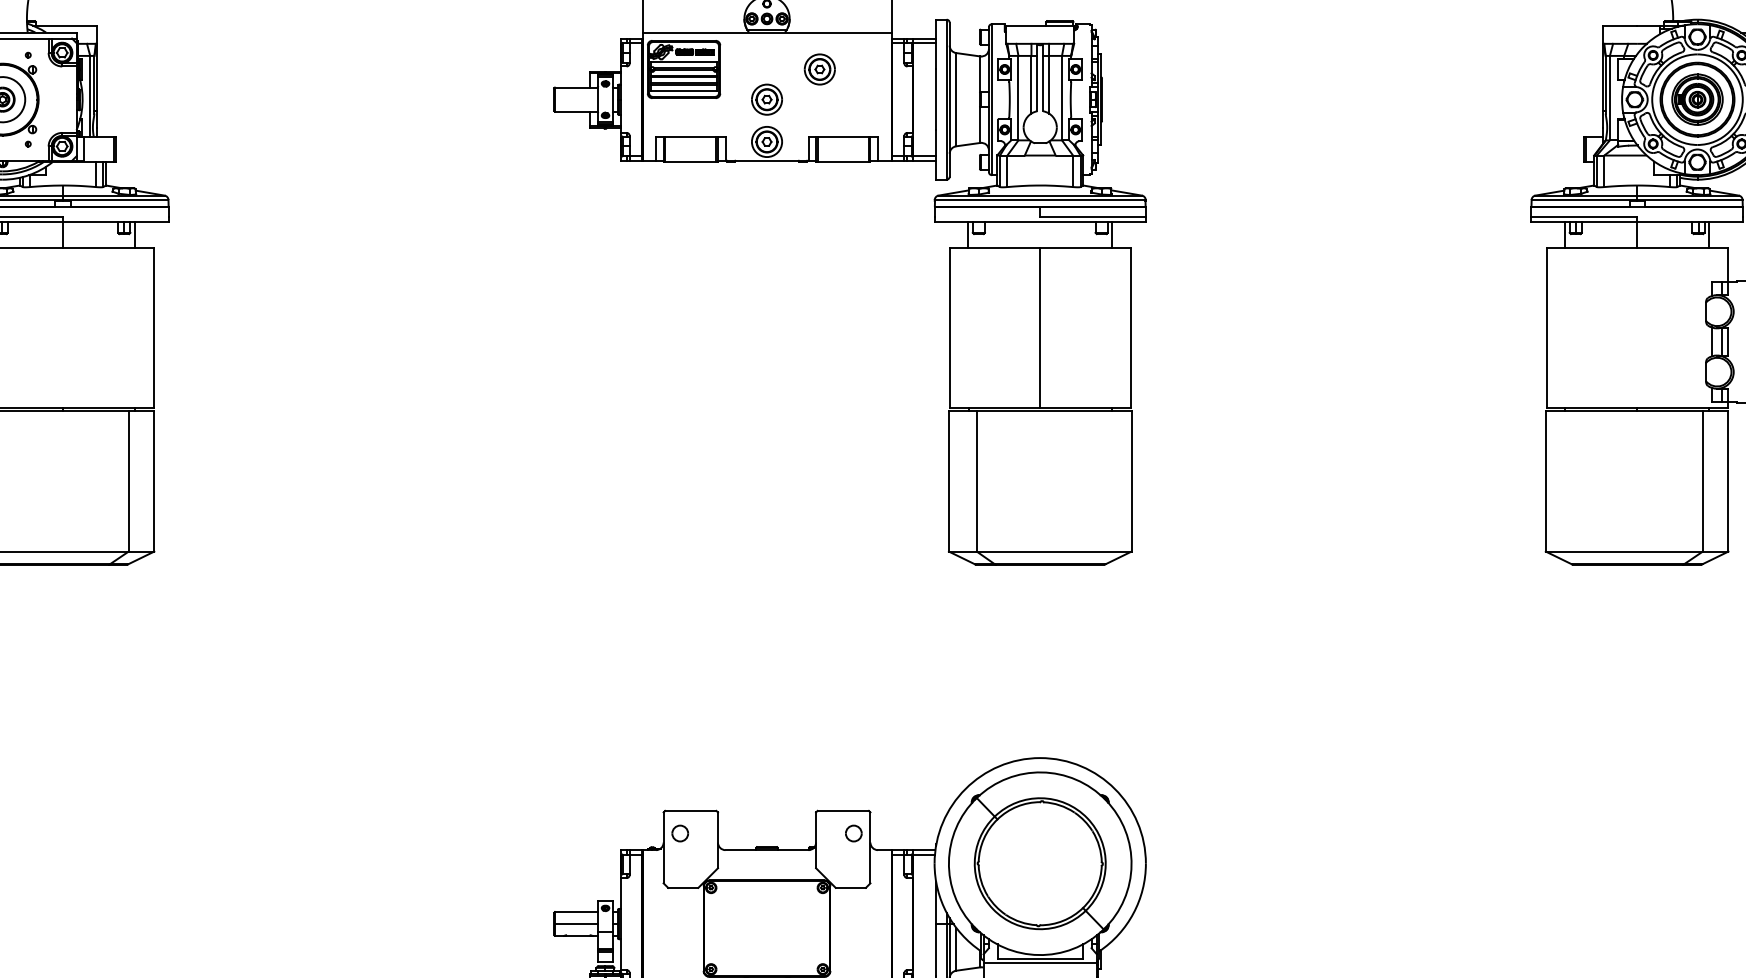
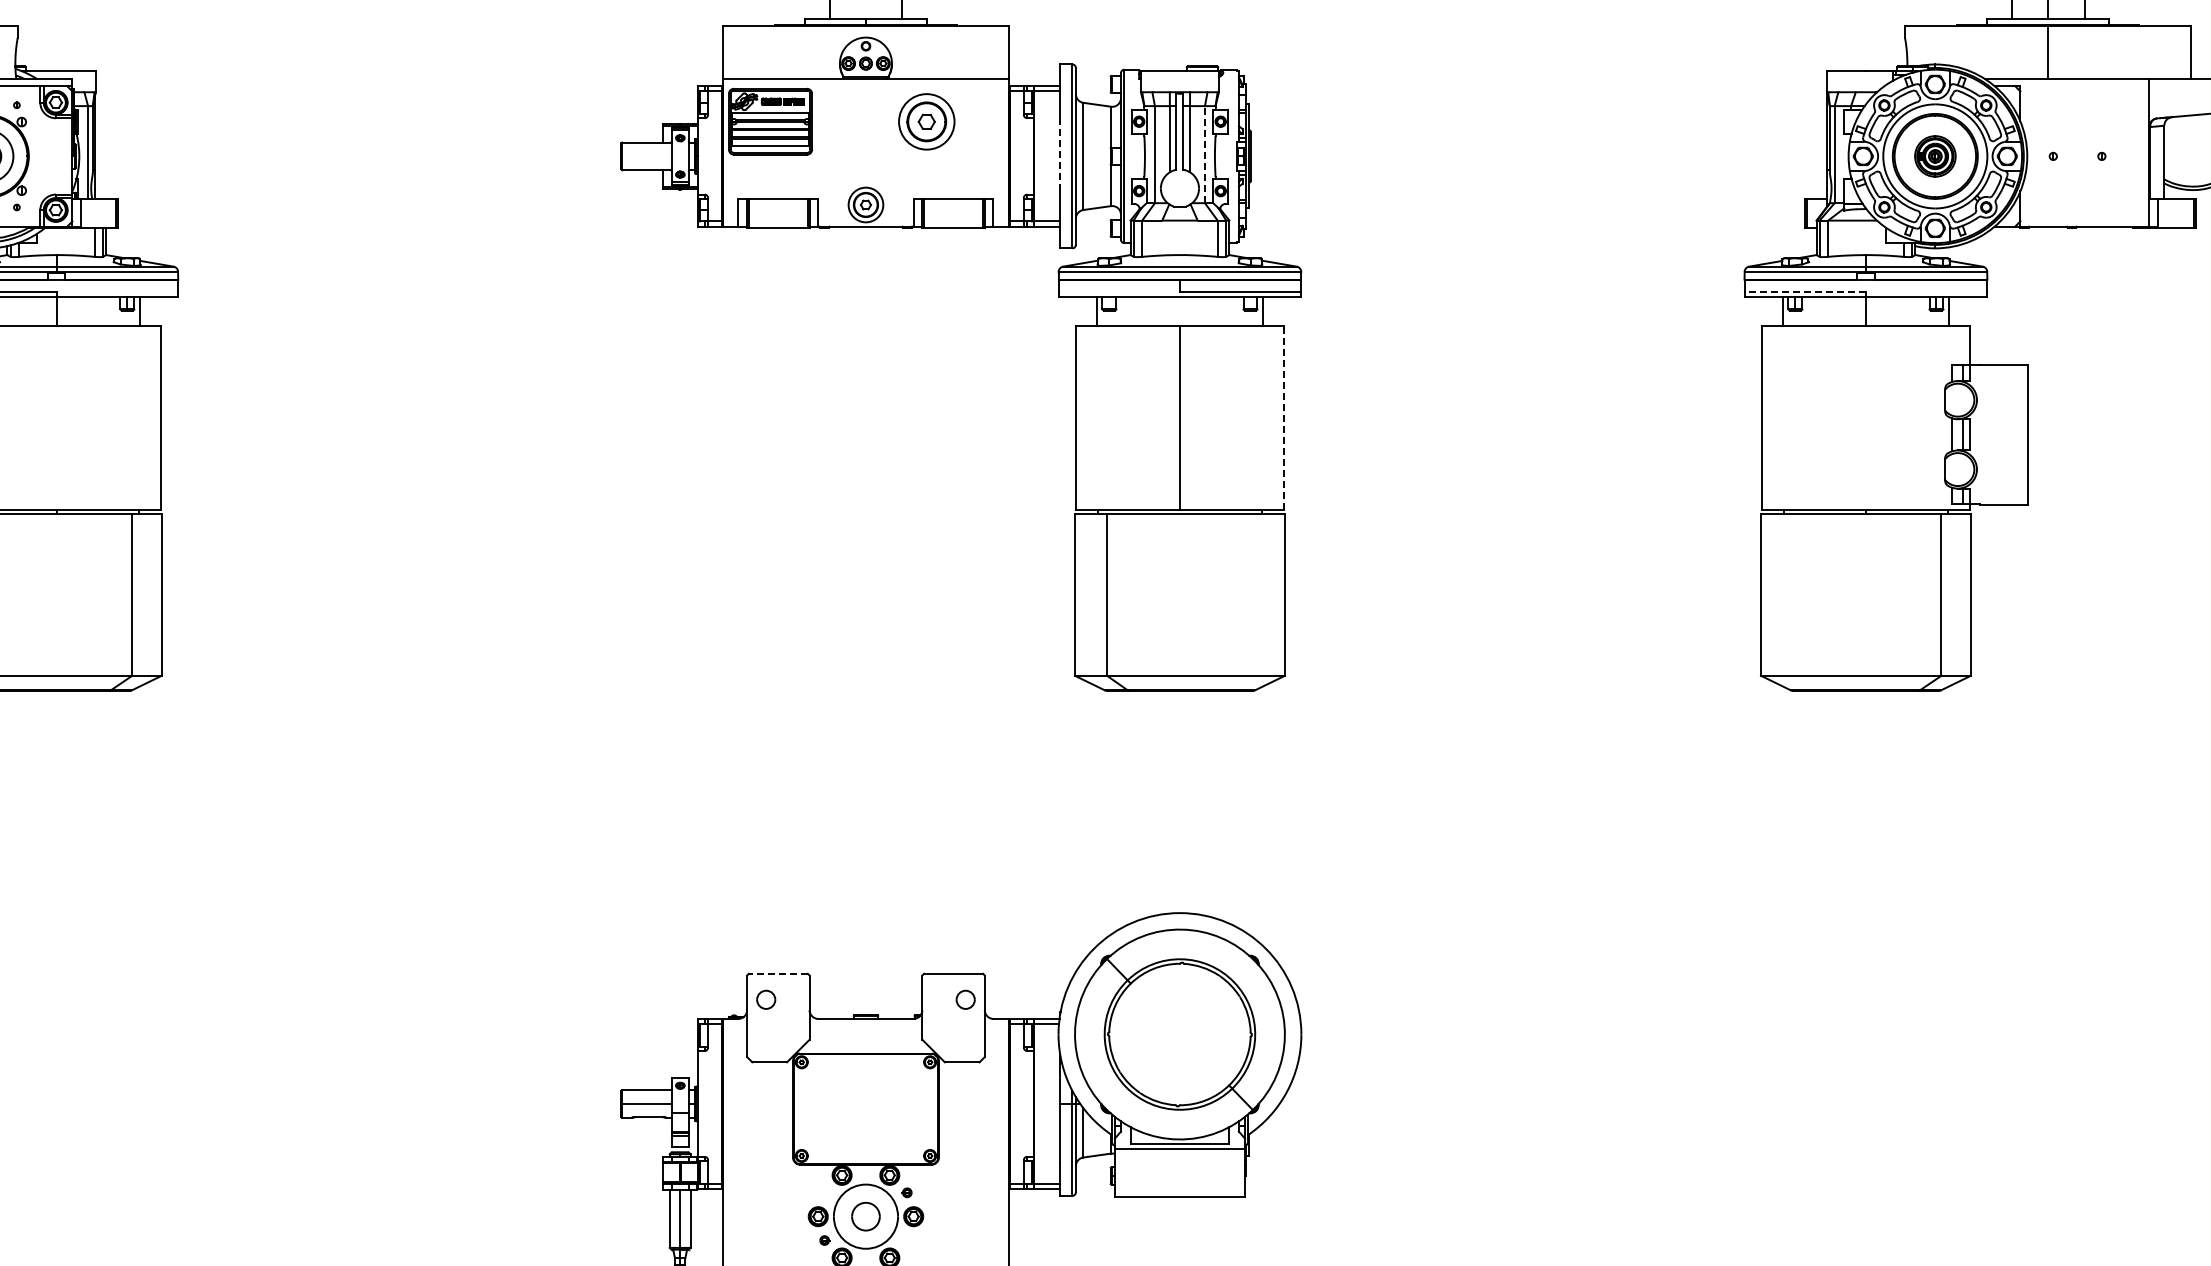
part: (819, 69) -> (926, 121), size x1.6
line: (936, 98) -> (1060, 155), solid -> dashed
line: (1061, 98) -> (1204, 154), solid -> dashed
part: (766, 99) -> (865, 156), removed
part: (1697, 99) -> (1935, 156), size x0.7
line: (1584, 217) -> (1805, 291), solid -> dashed
line: (1131, 327) -> (1284, 418), solid -> dashed
line: (690, 810) -> (777, 973), solid -> dashed

